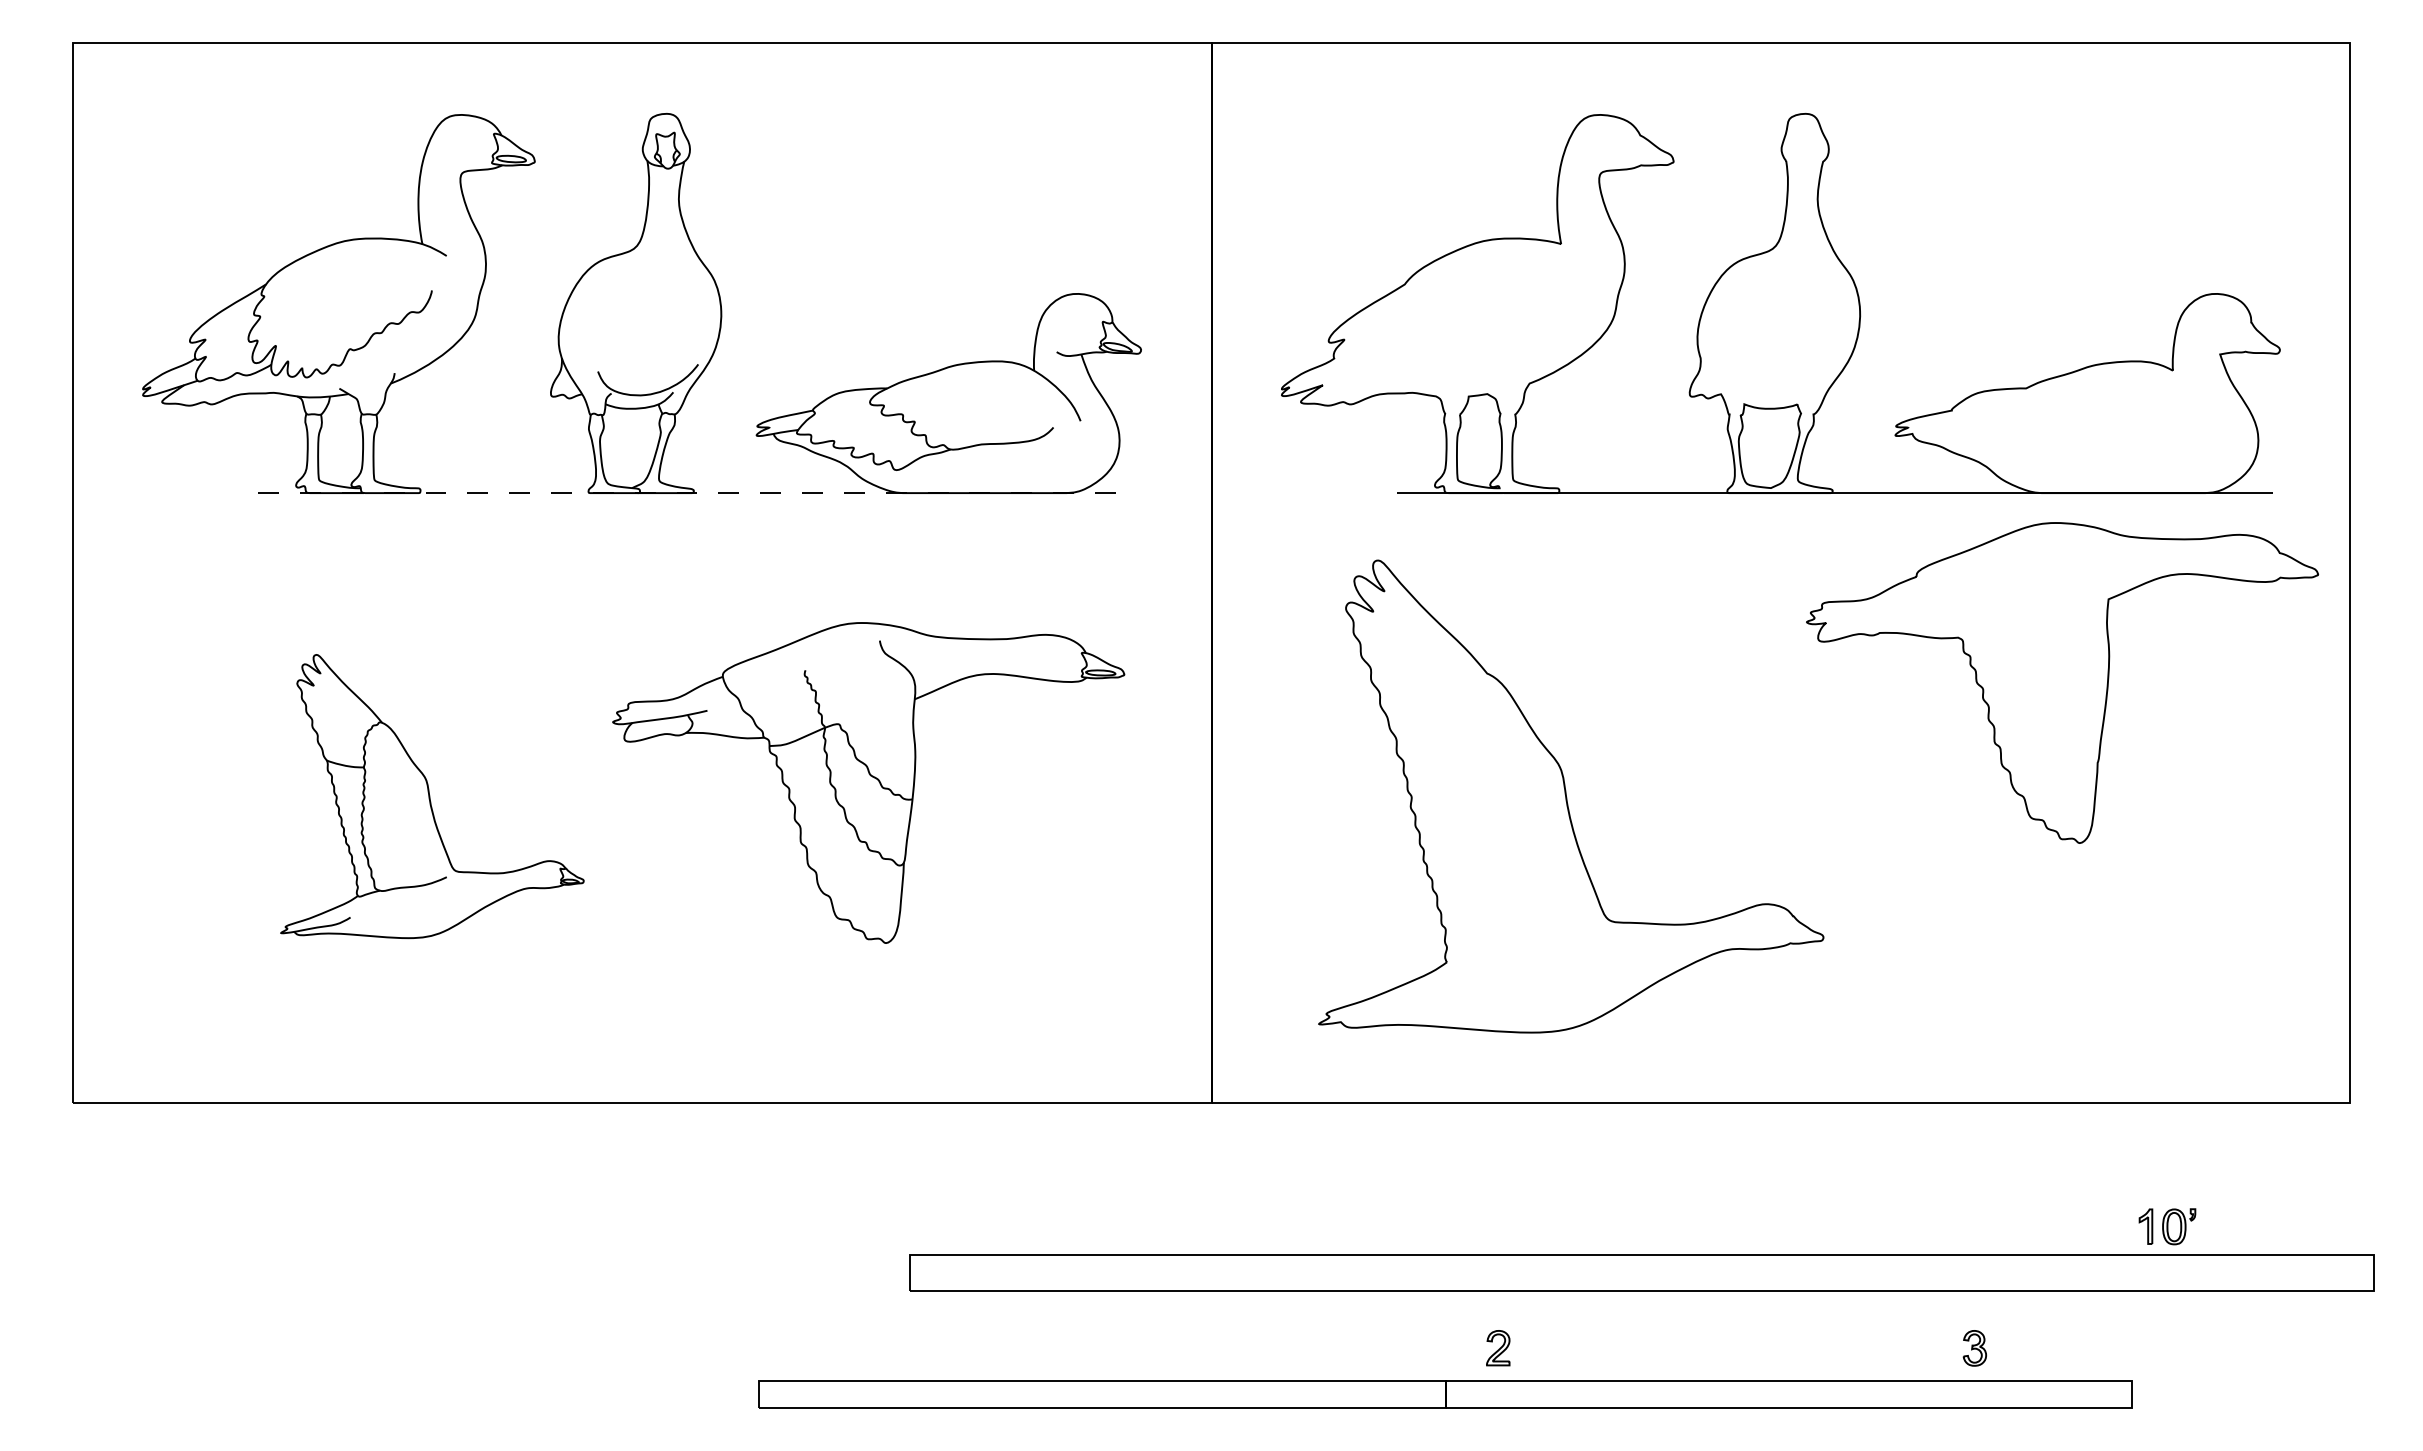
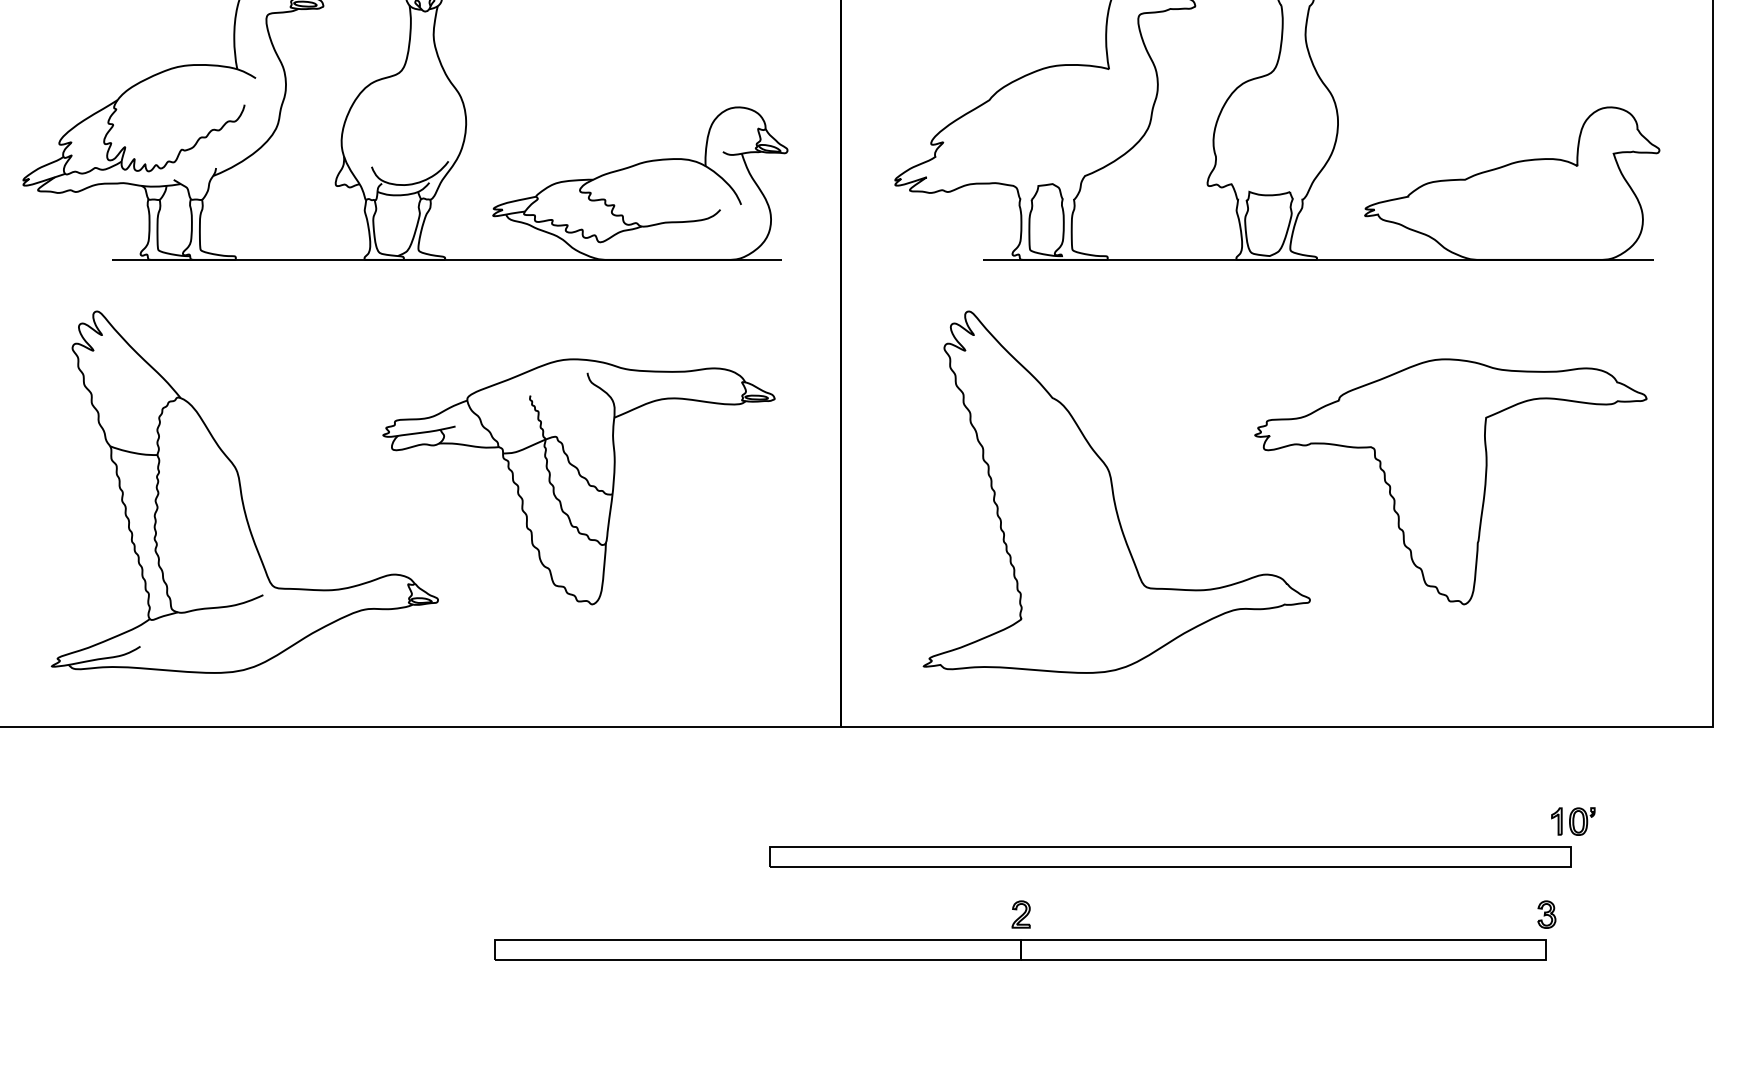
line: (695, 493) -> (446, 260), dashed -> solid
part: (2062, 682) -> (1450, 481), moved
part: (432, 796) -> (245, 492), size x1.67
part: (1641, 1272) -> (1170, 856), size x0.71
part: (1498, 1348) -> (1021, 914), moved
part: (1974, 1348) -> (1546, 914), moved

